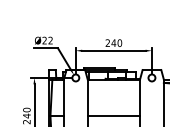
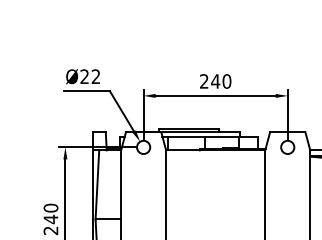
line: (113, 116) -> (214, 220), removed

